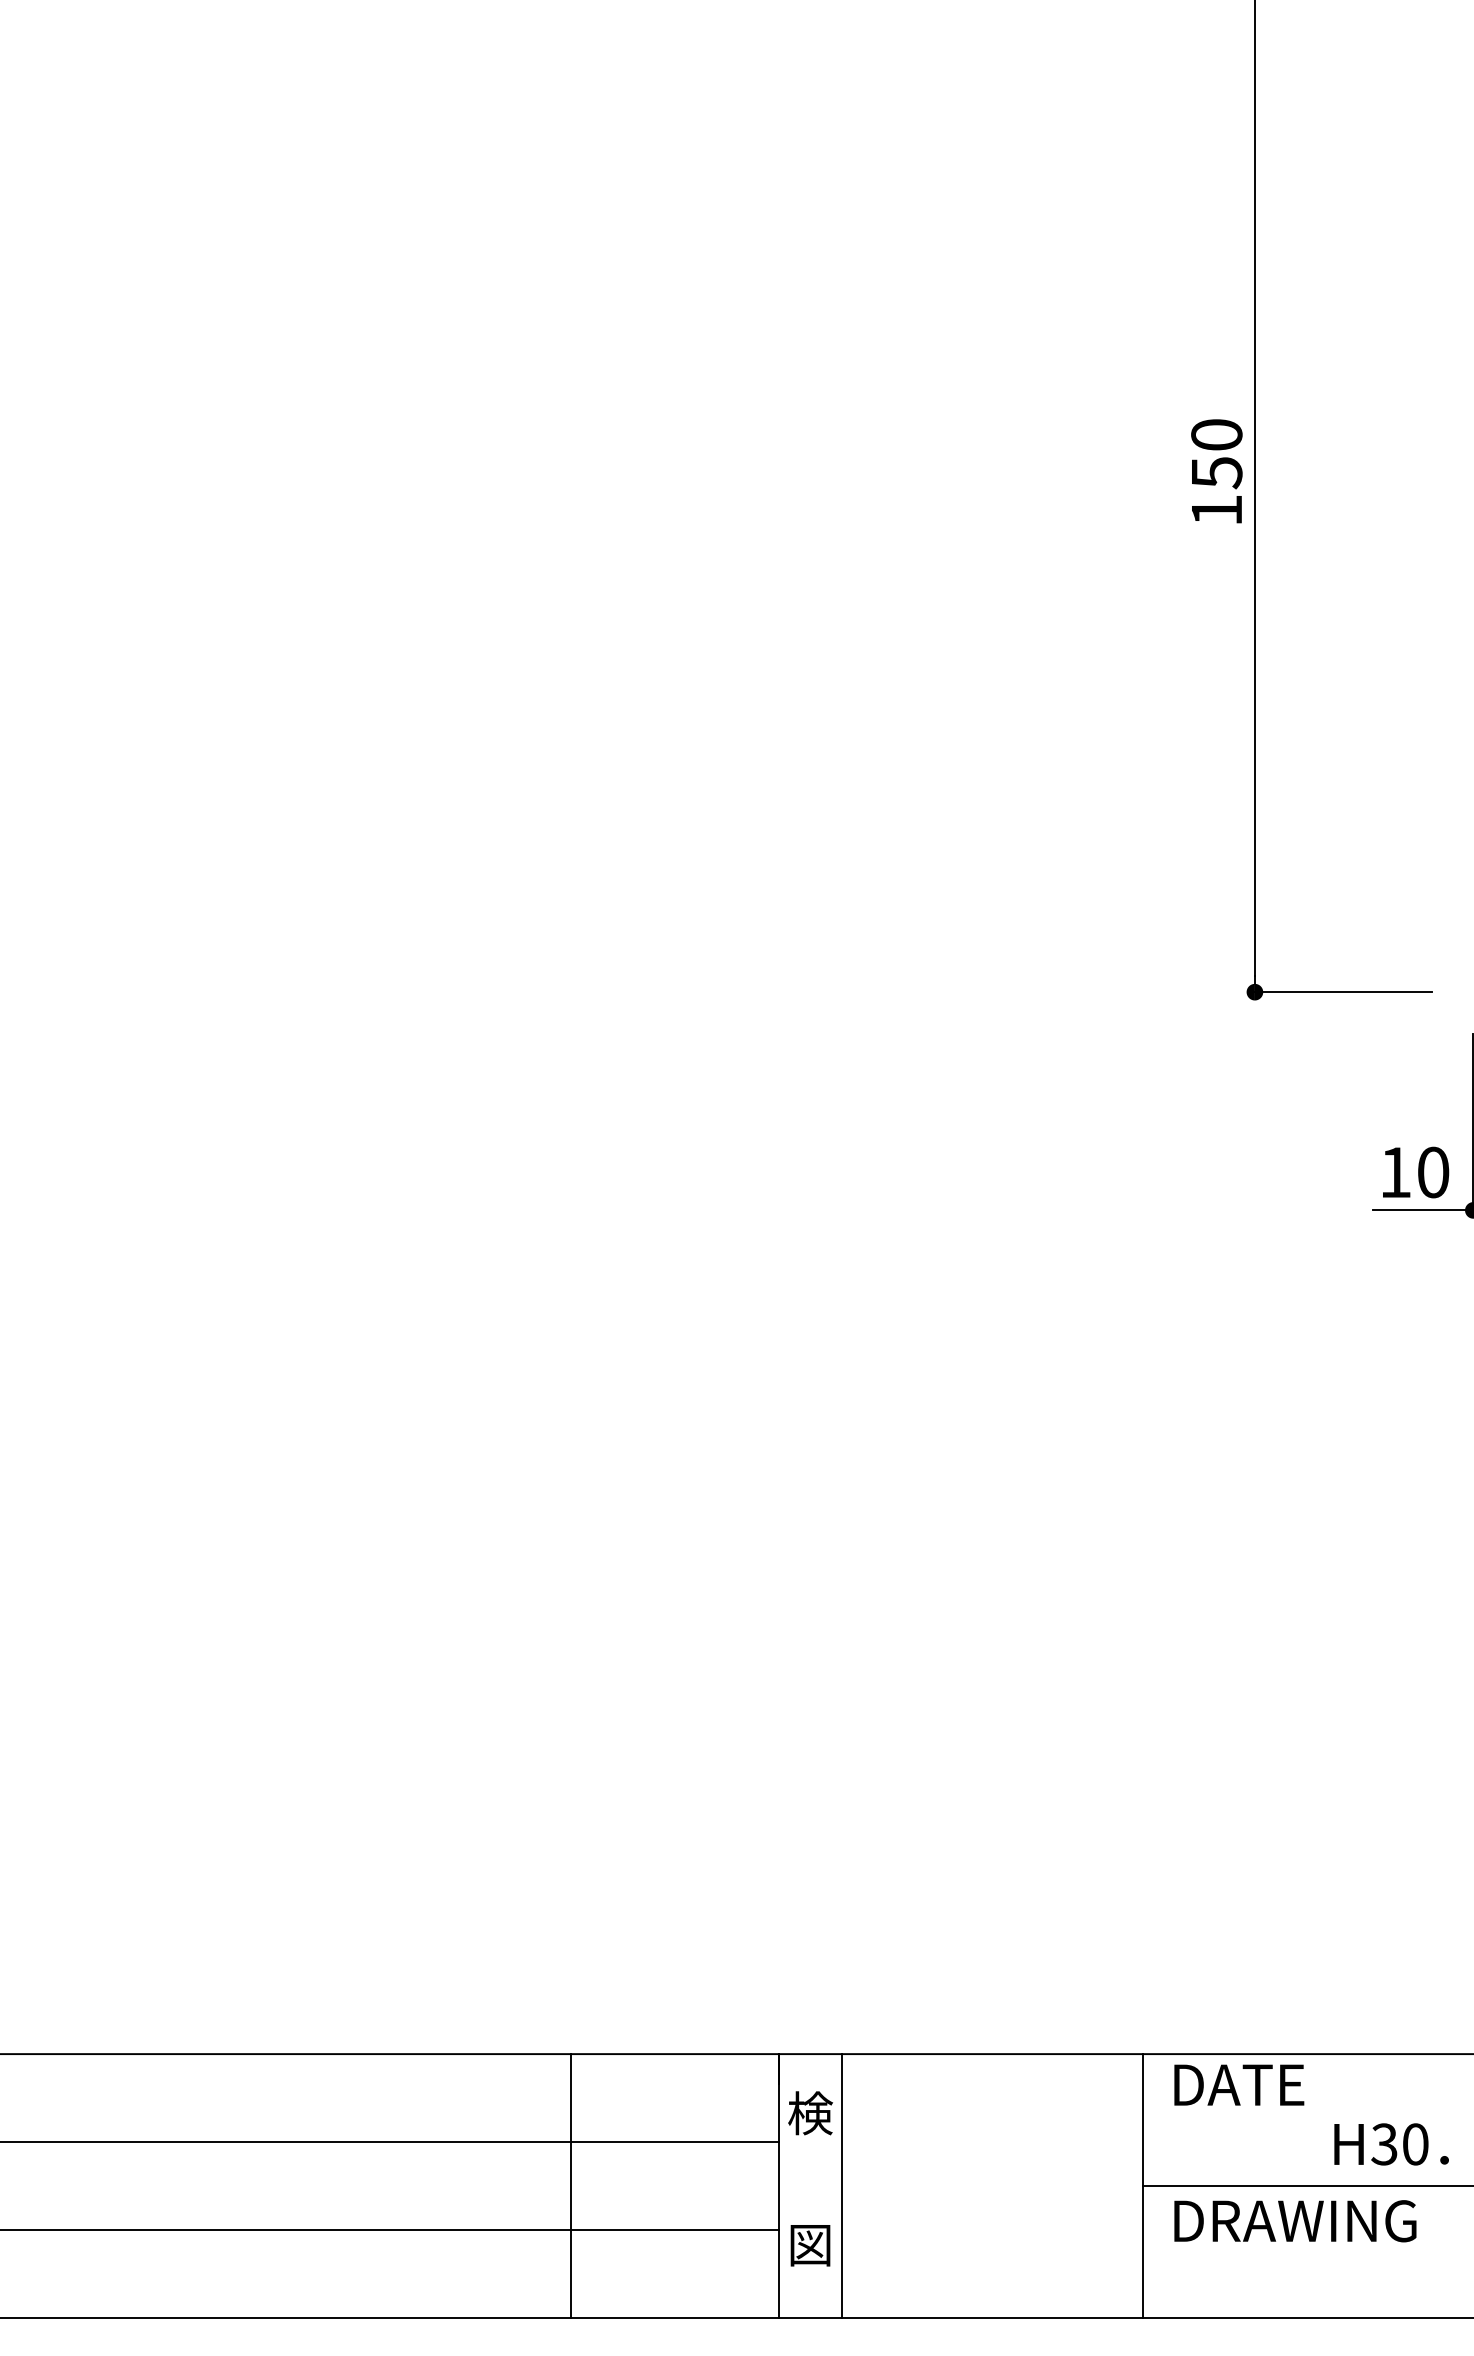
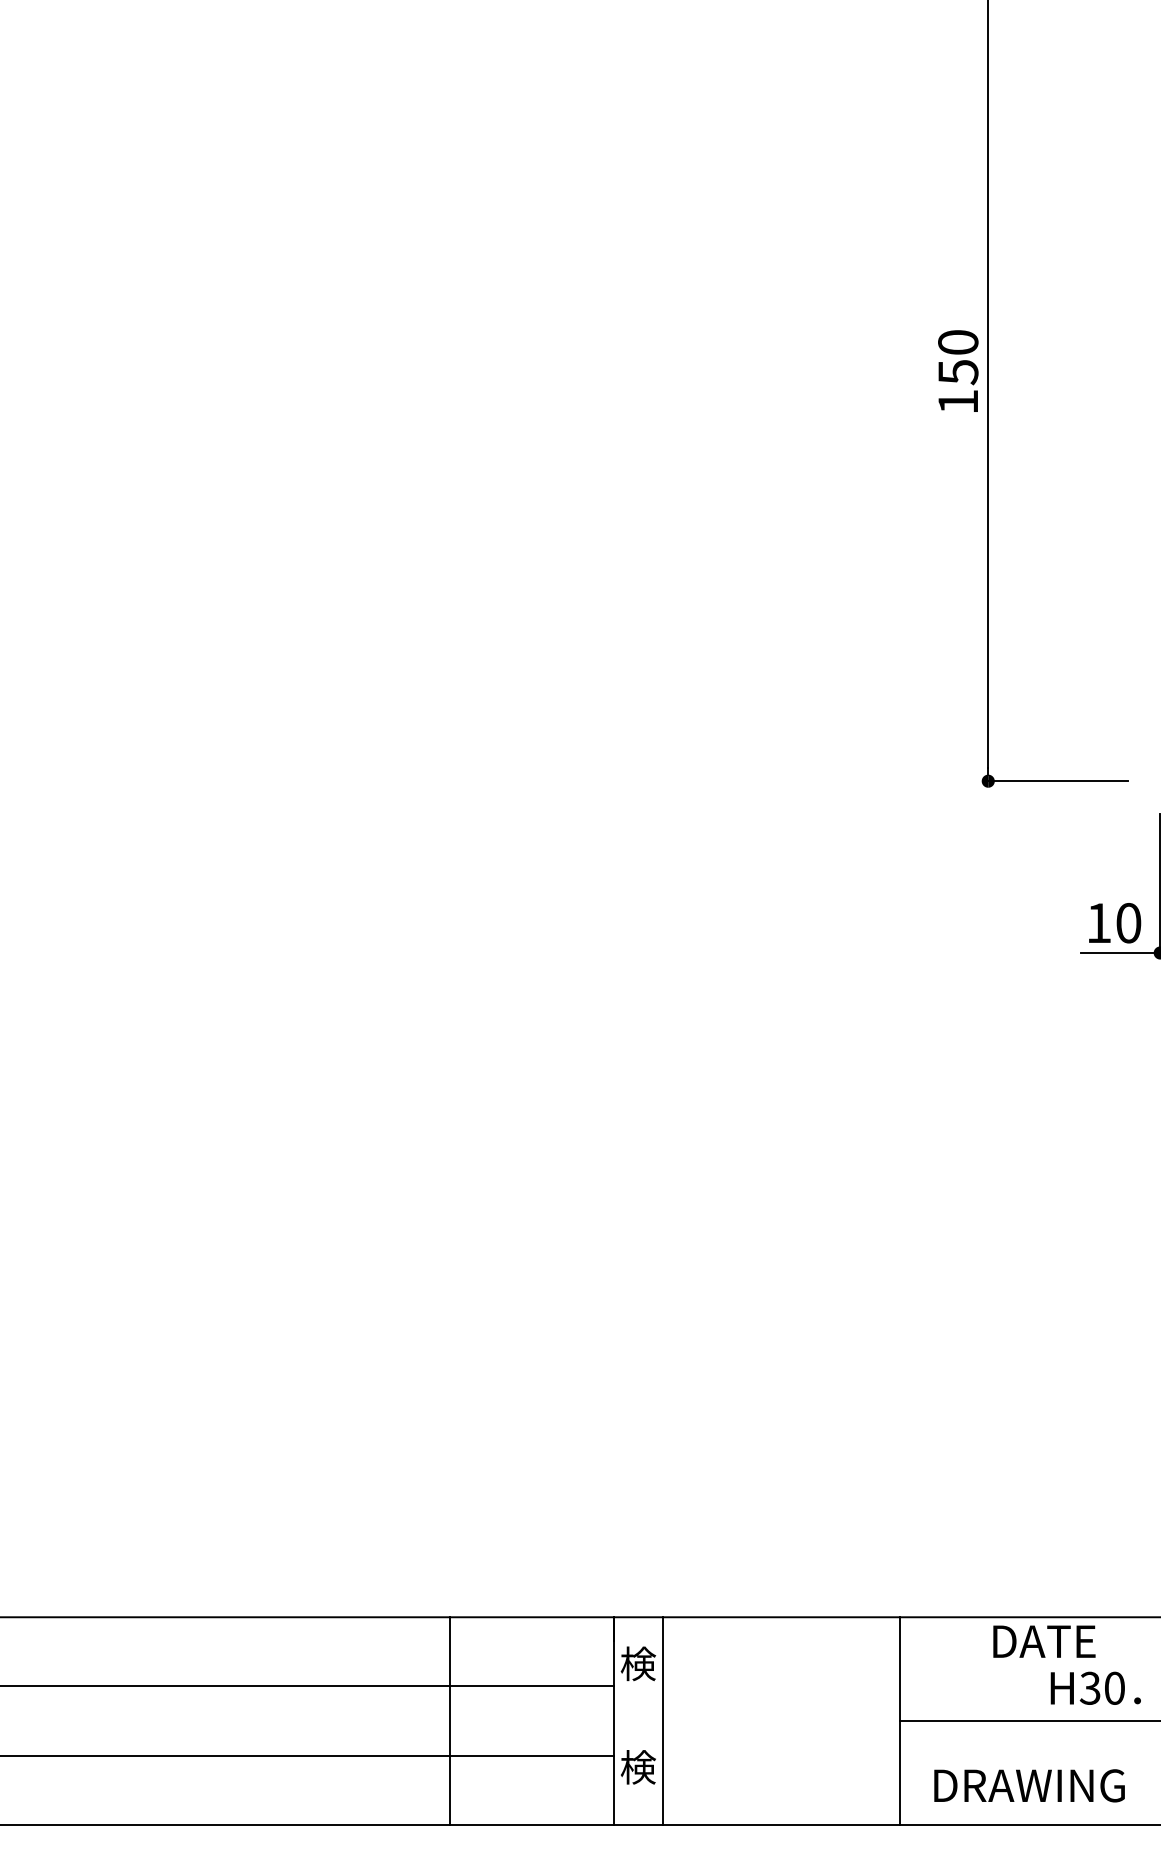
text: (1239, 2084) -> (1044, 1641), moved
text: (1295, 2221) -> (1029, 1786), moved
text: (810, 2244) -> (638, 1767), 図 -> 検

